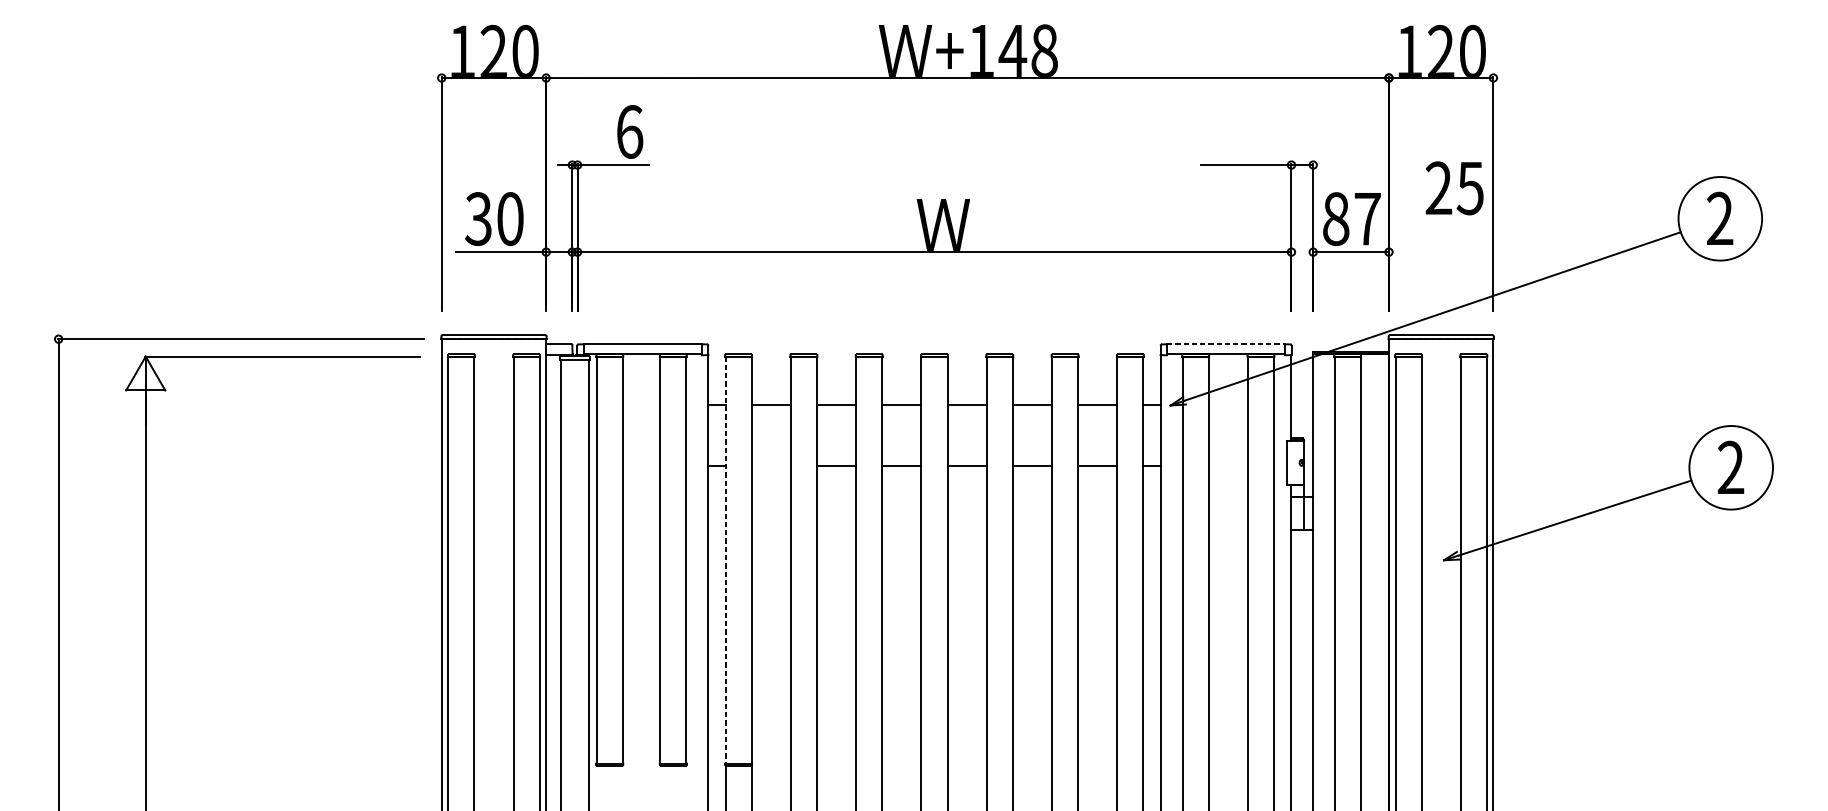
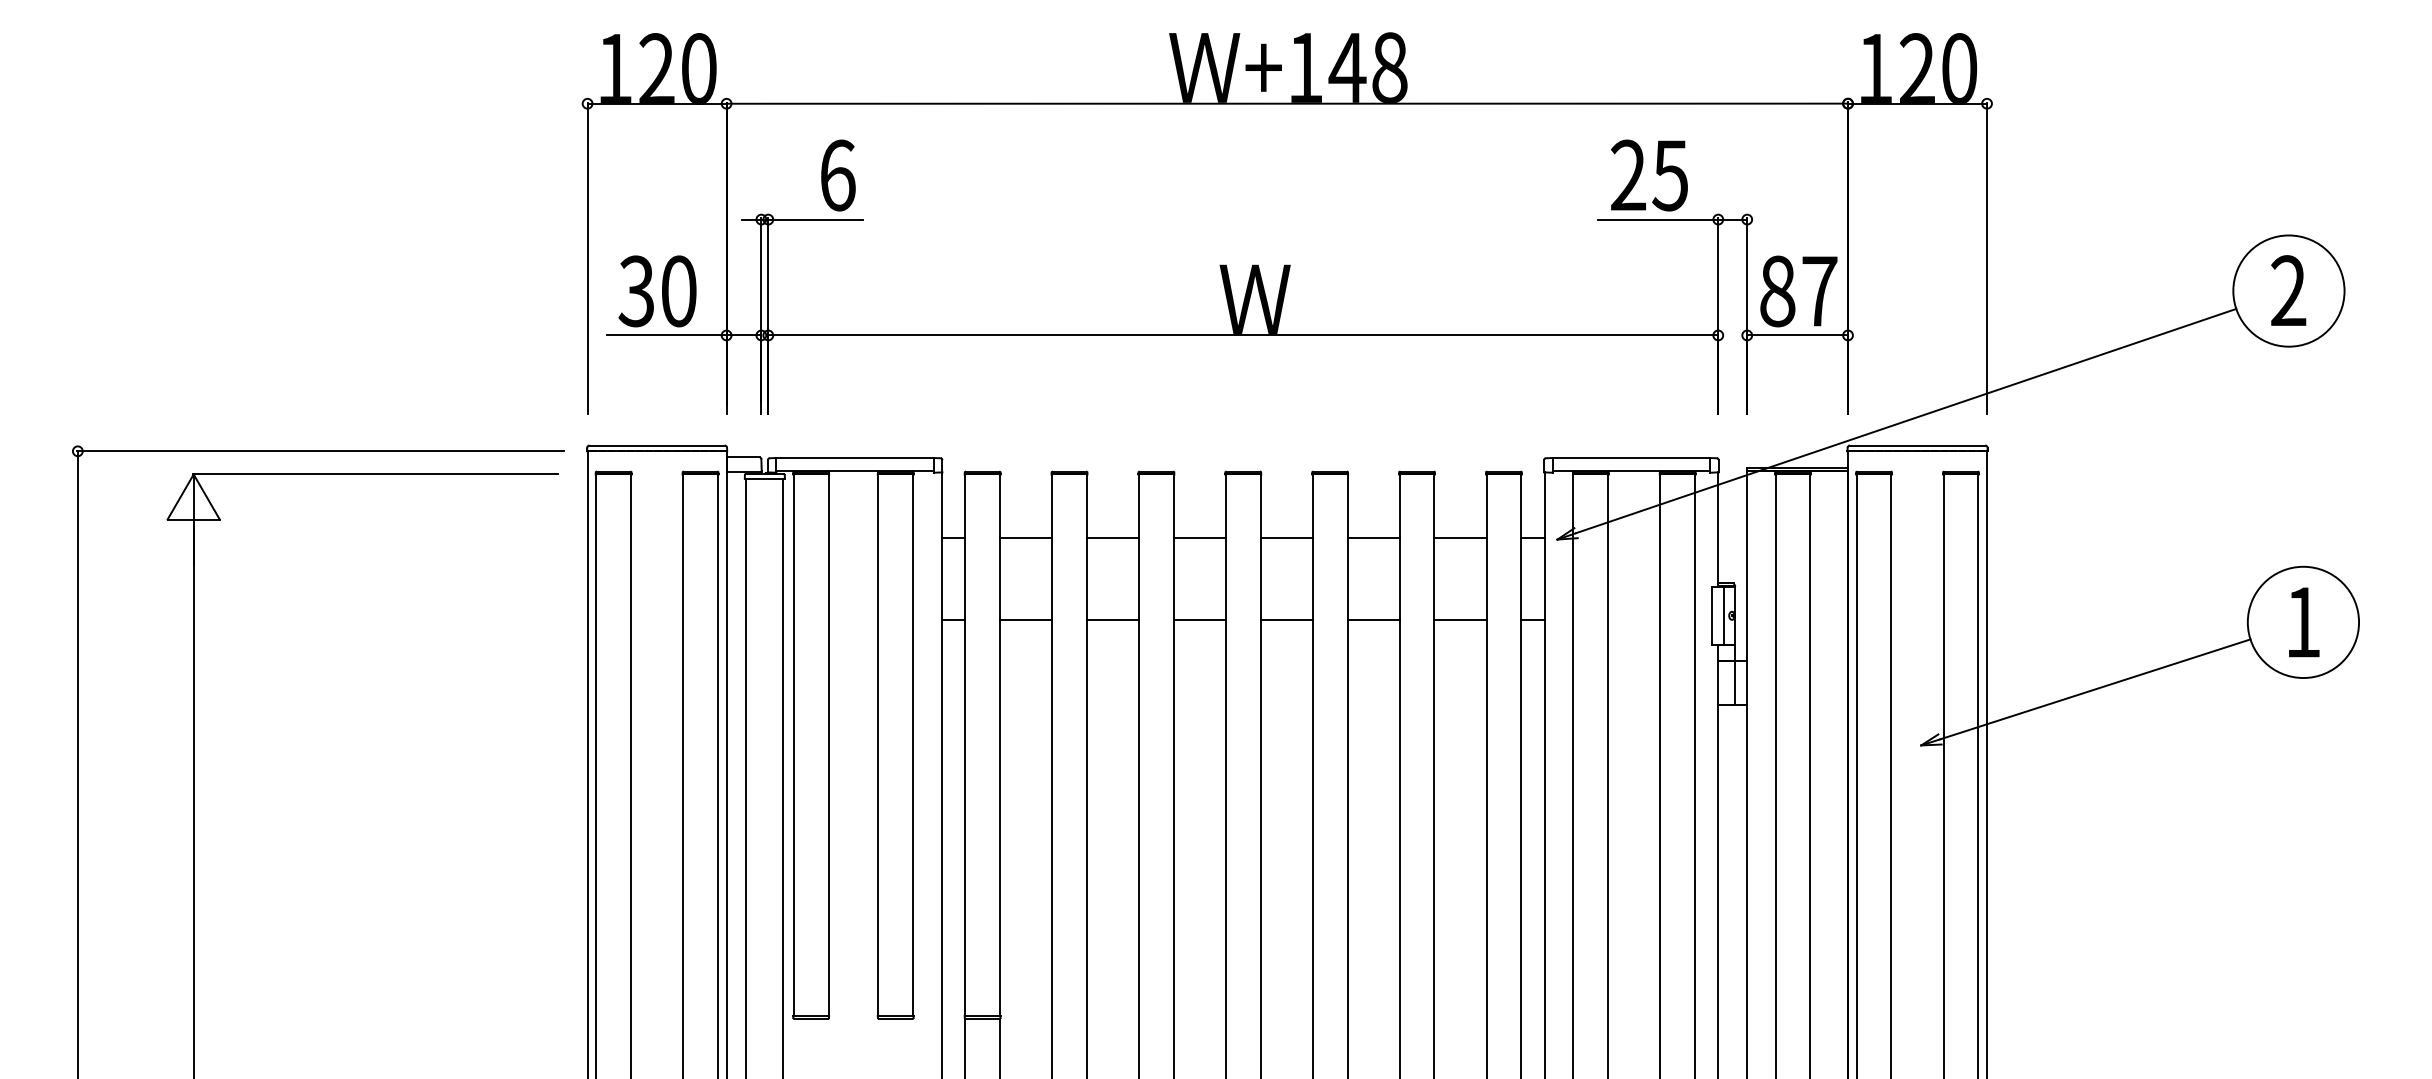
text: (1454, 188) -> (1649, 175), moved
line: (1226, 344) -> (1631, 458), dashed -> solid
line: (1296, 462) -> (1724, 615), added
line: (771, 466) -> (1026, 620), added
text: (1730, 467) -> (2302, 621), 2 -> 1
line: (725, 560) -> (965, 745), dashed -> solid

